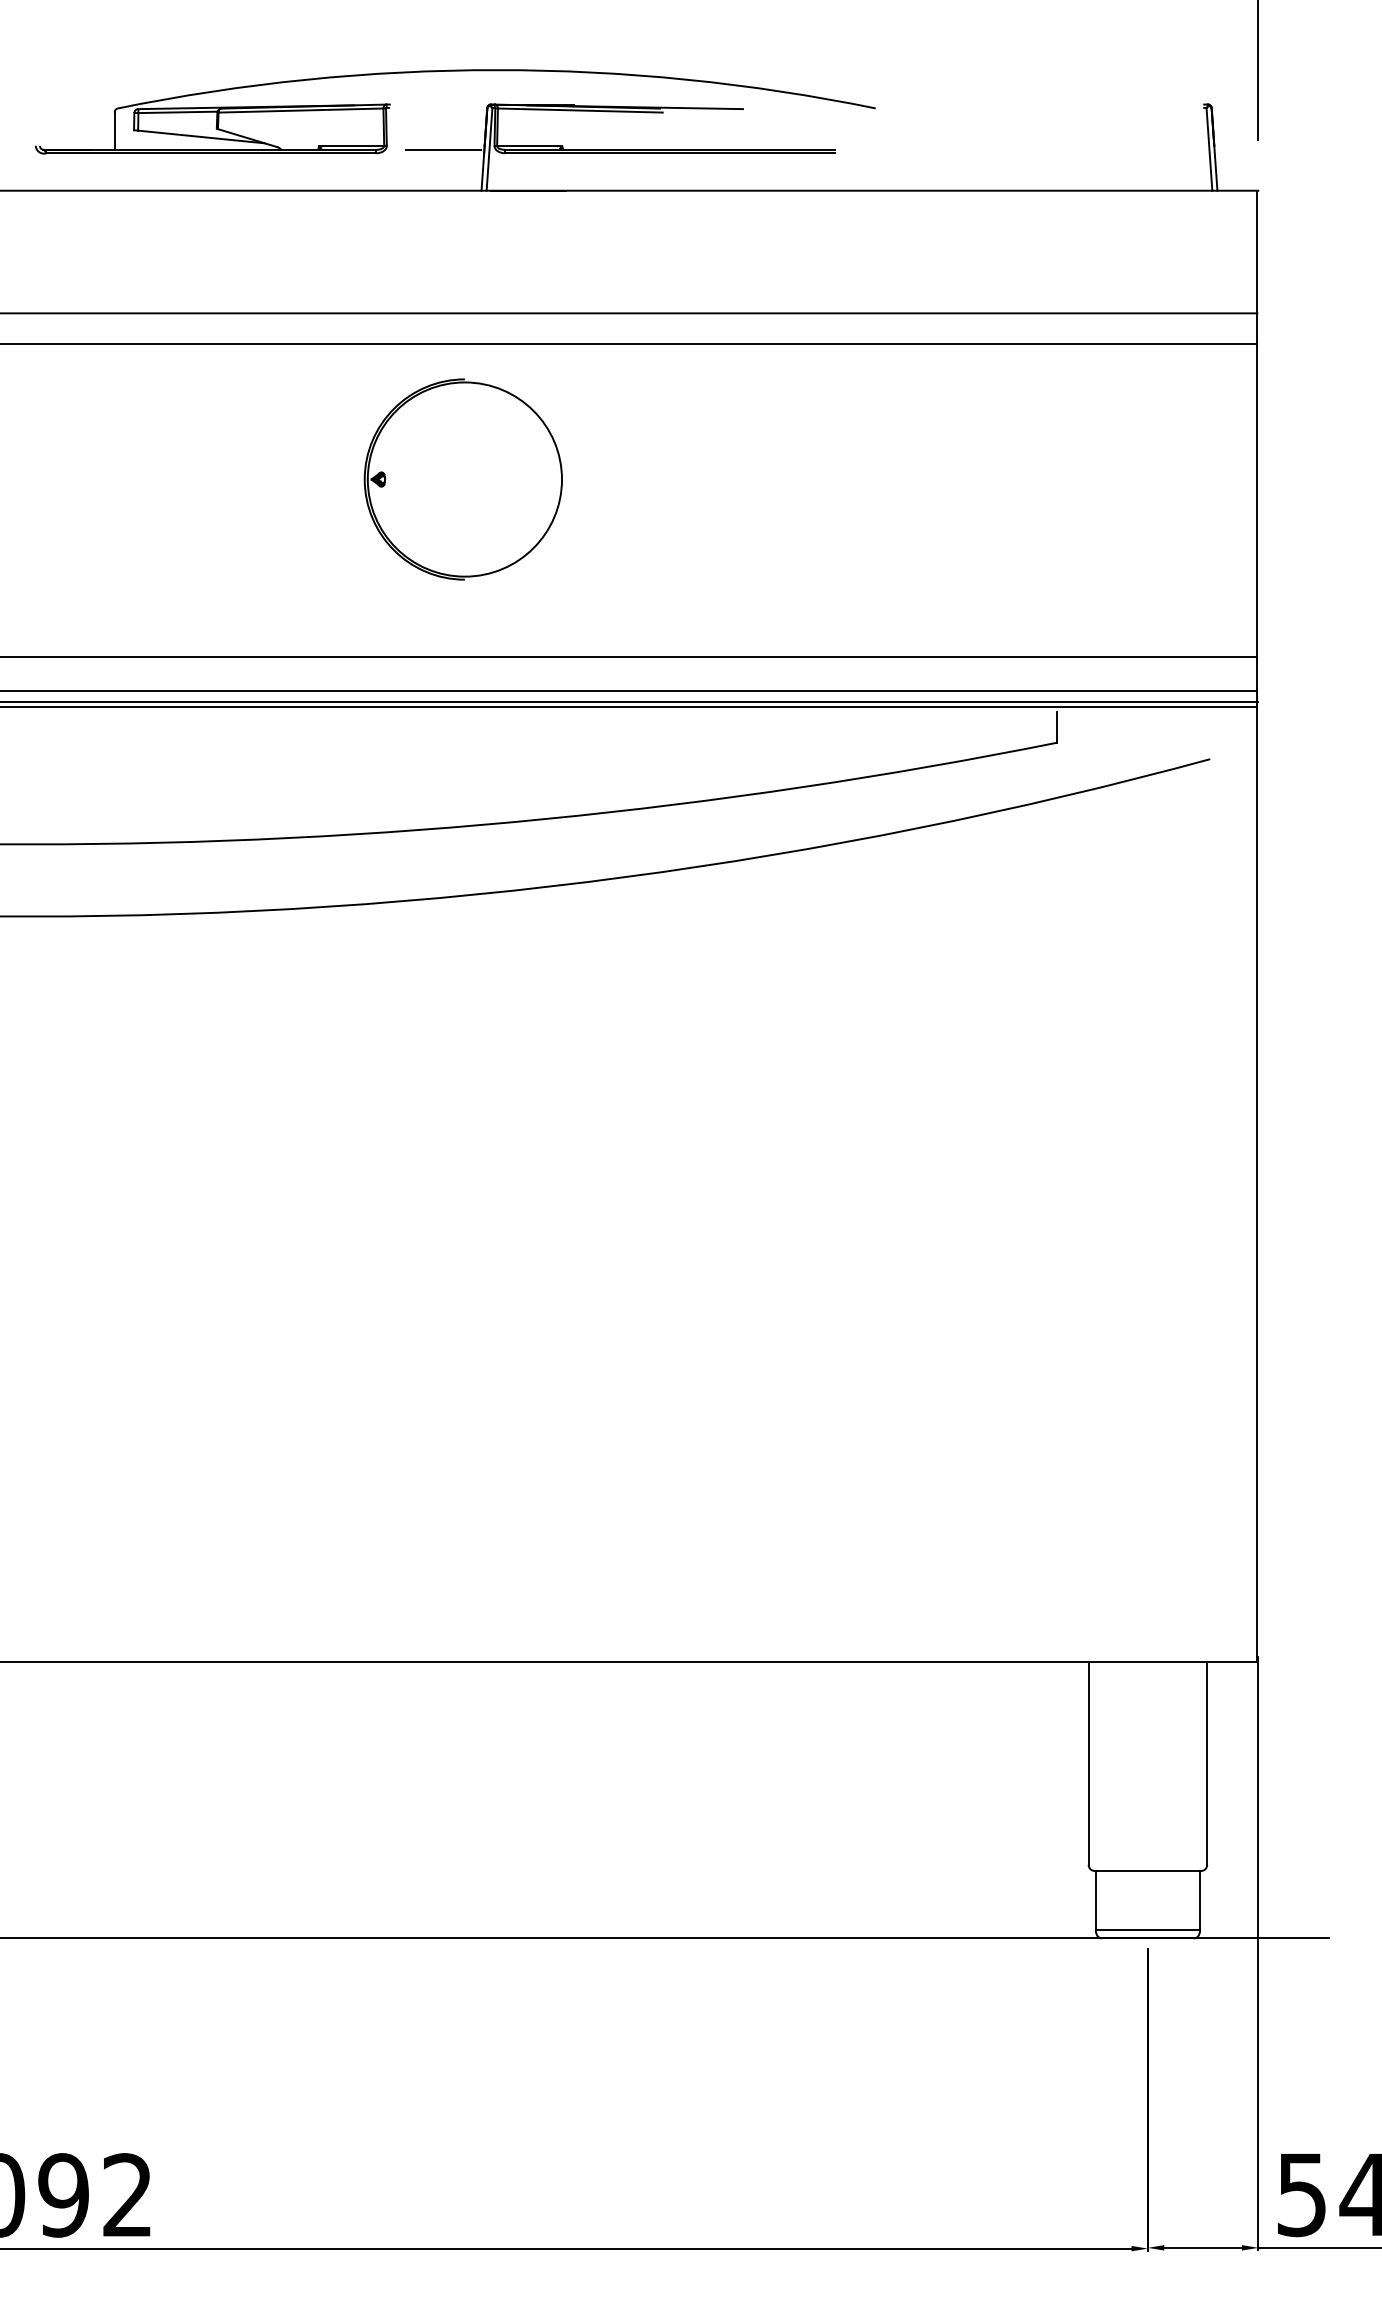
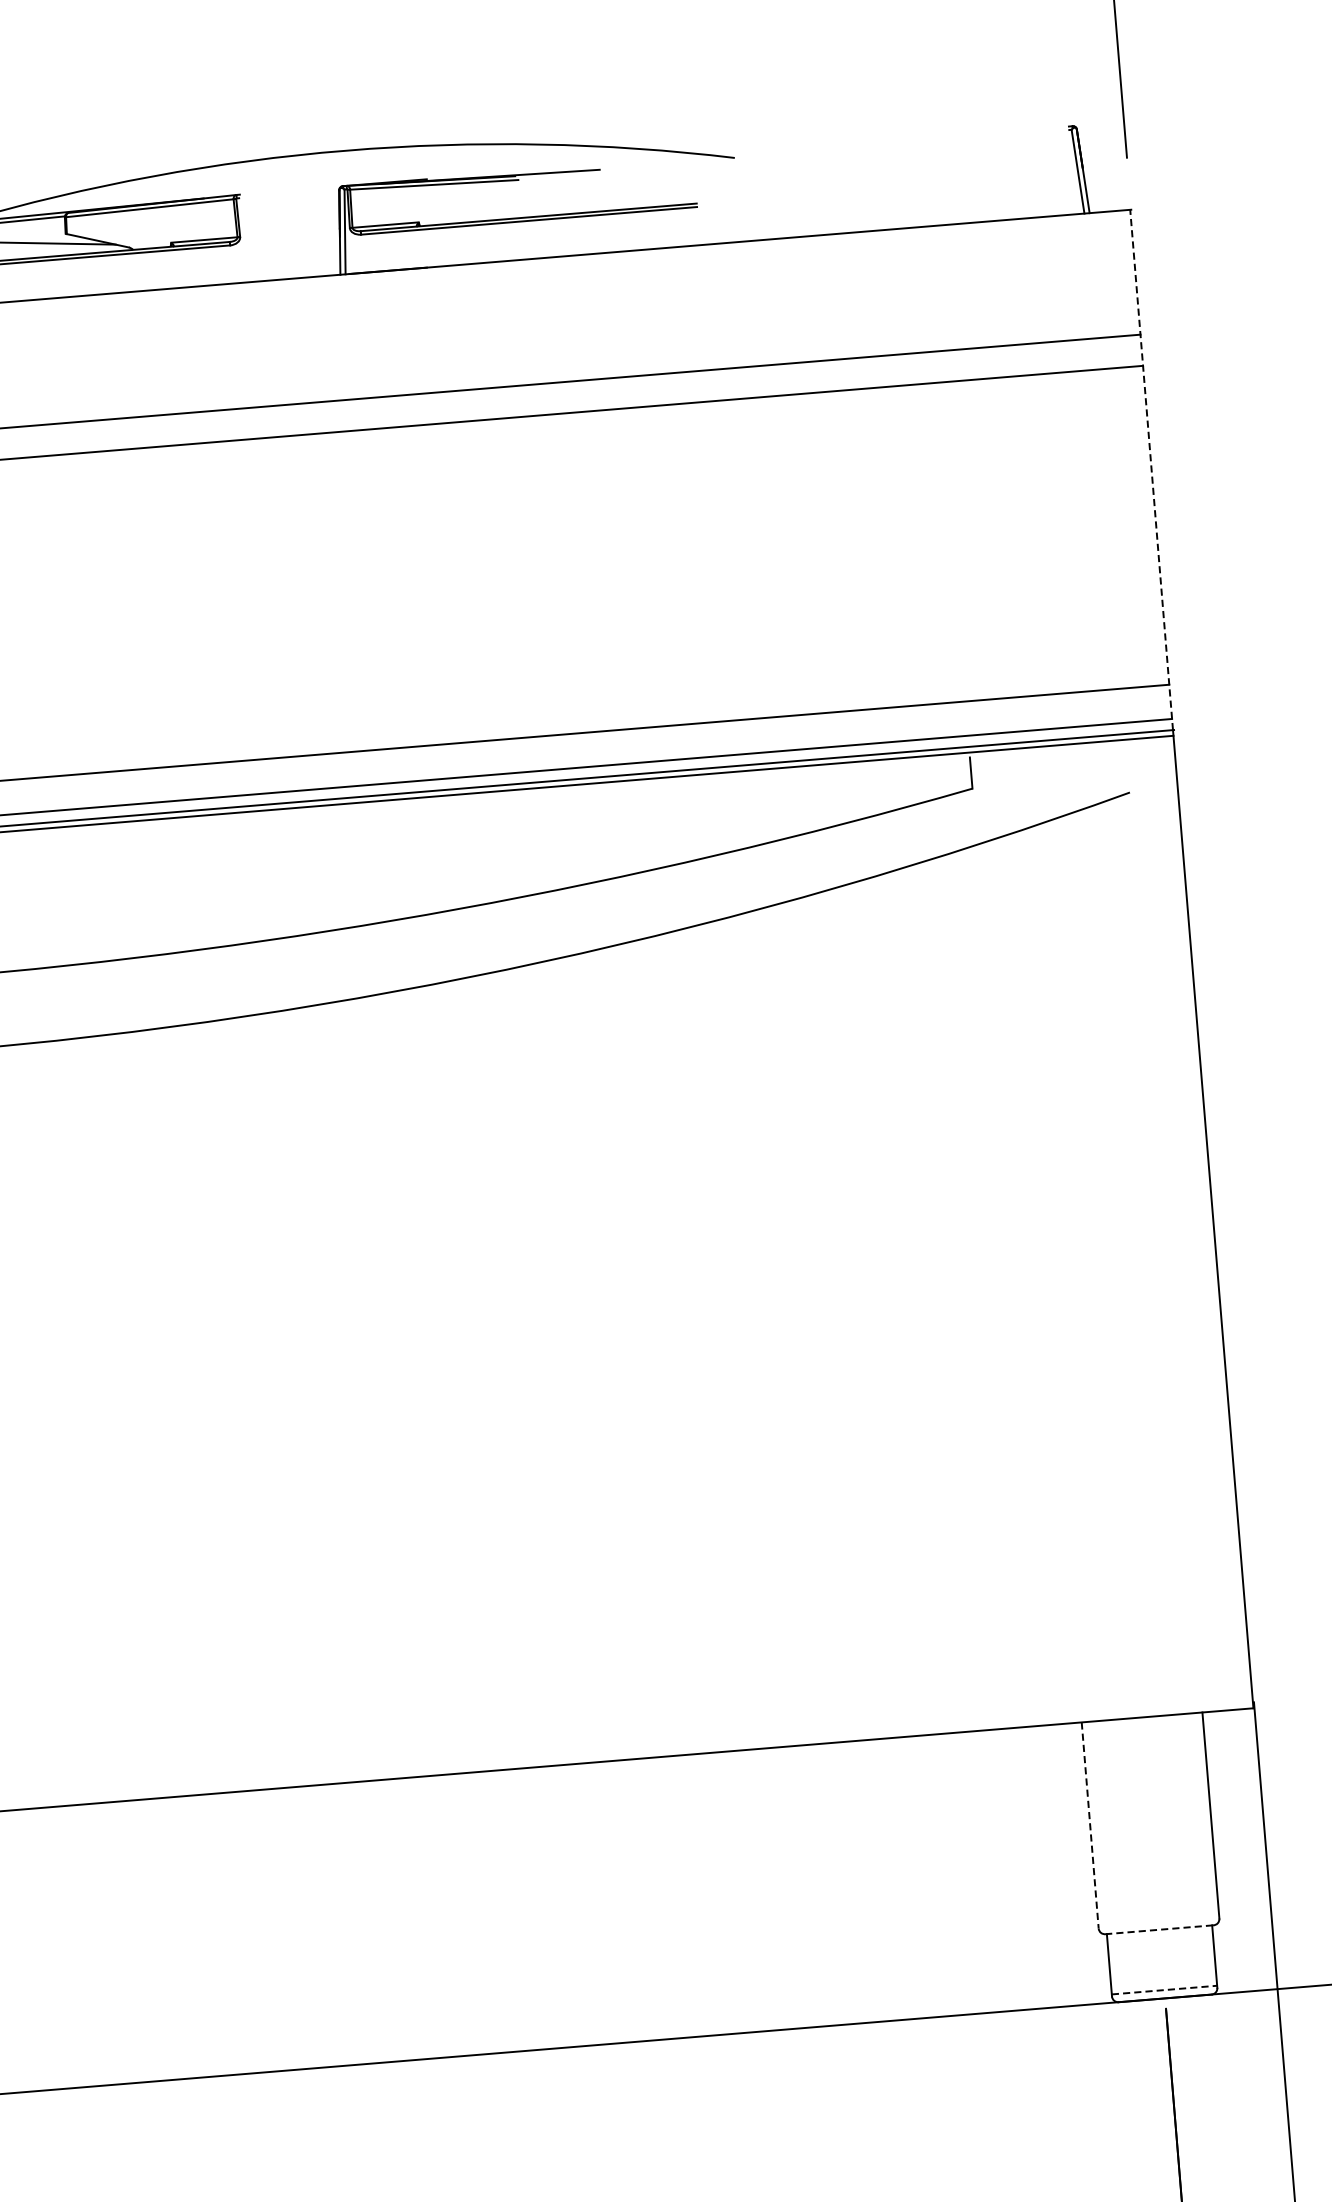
line: (443, 149) -> (298, 235), removed
line: (1257, 446) -> (1151, 470), solid -> dashed
part: (462, 479) -> (345, 570), removed
line: (1088, 1764) -> (1090, 1826), solid -> dashed
line: (1147, 1870) -> (1159, 1929), solid -> dashed
line: (1147, 1930) -> (1164, 1990), solid -> dashed

